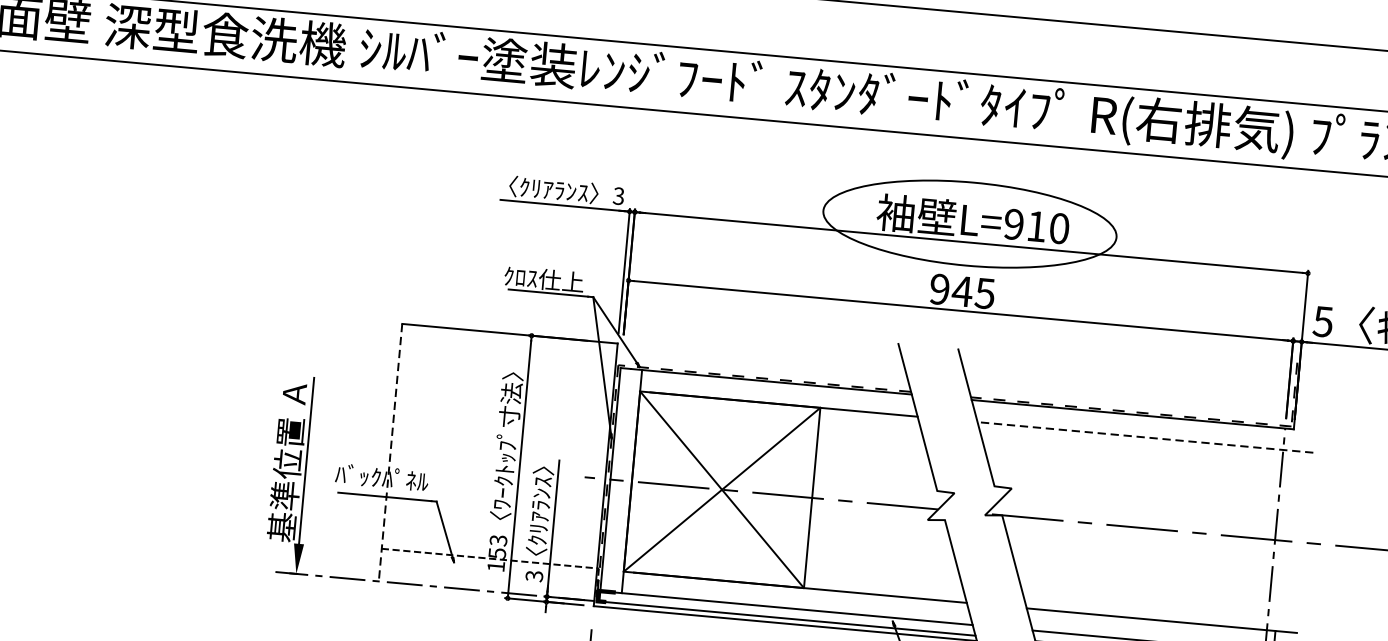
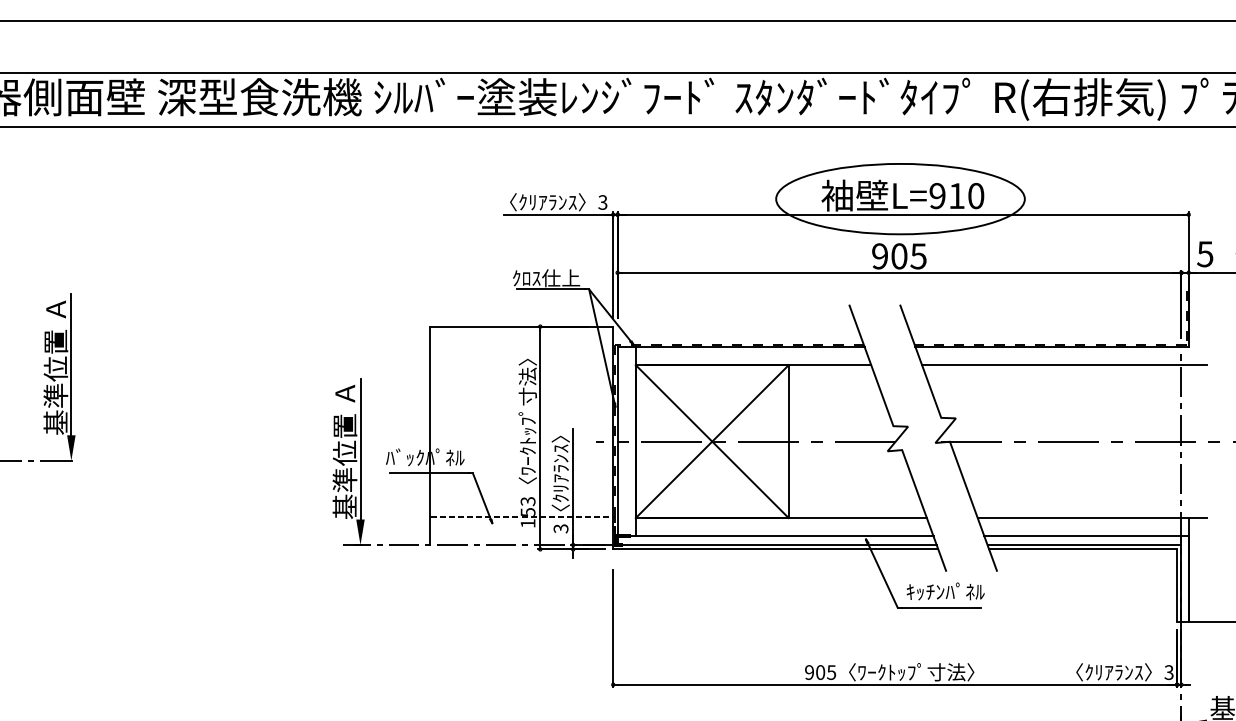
text: (962, 291) -> (899, 256), 945 -> 905
line: (1145, 437) -> (1064, 365), dashed -> solid
line: (390, 453) -> (430, 436), dashed -> solid

